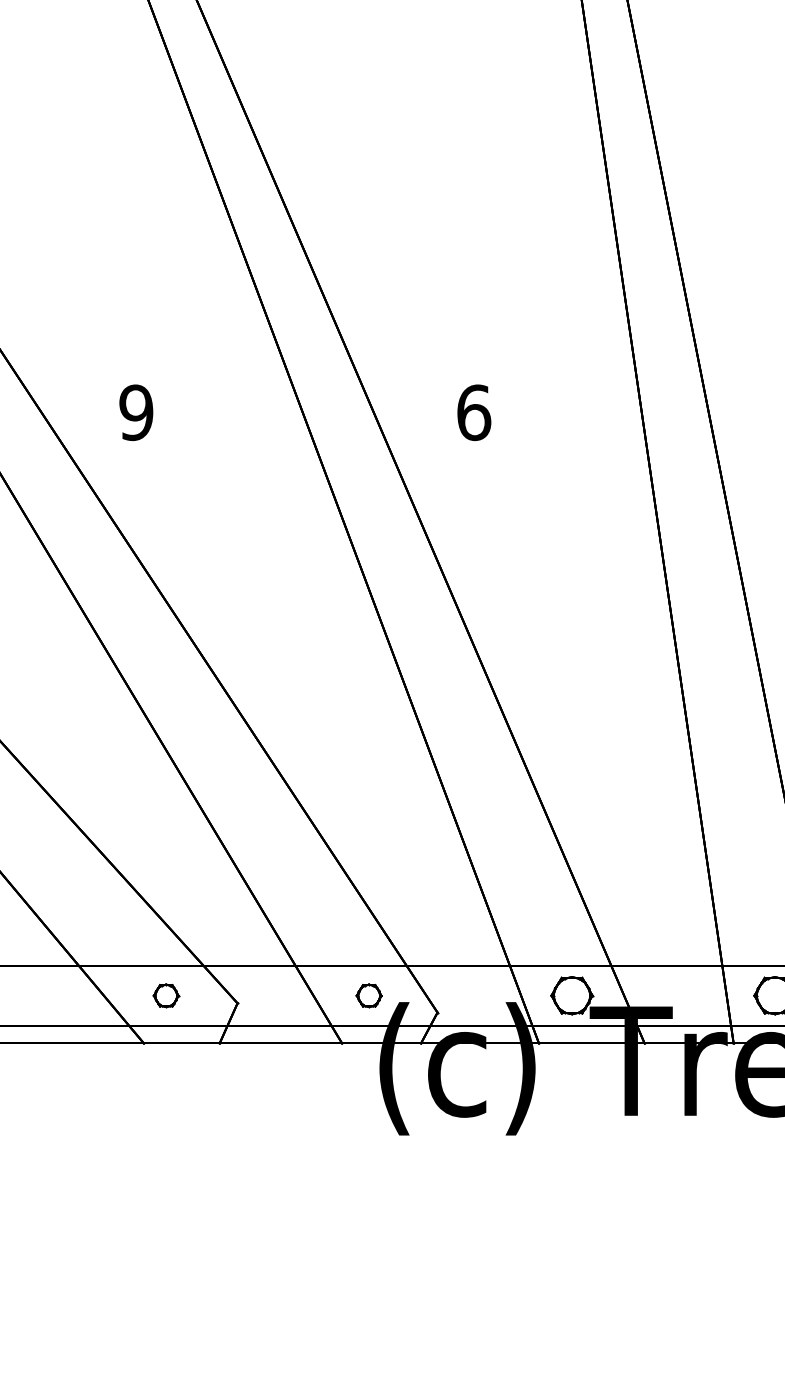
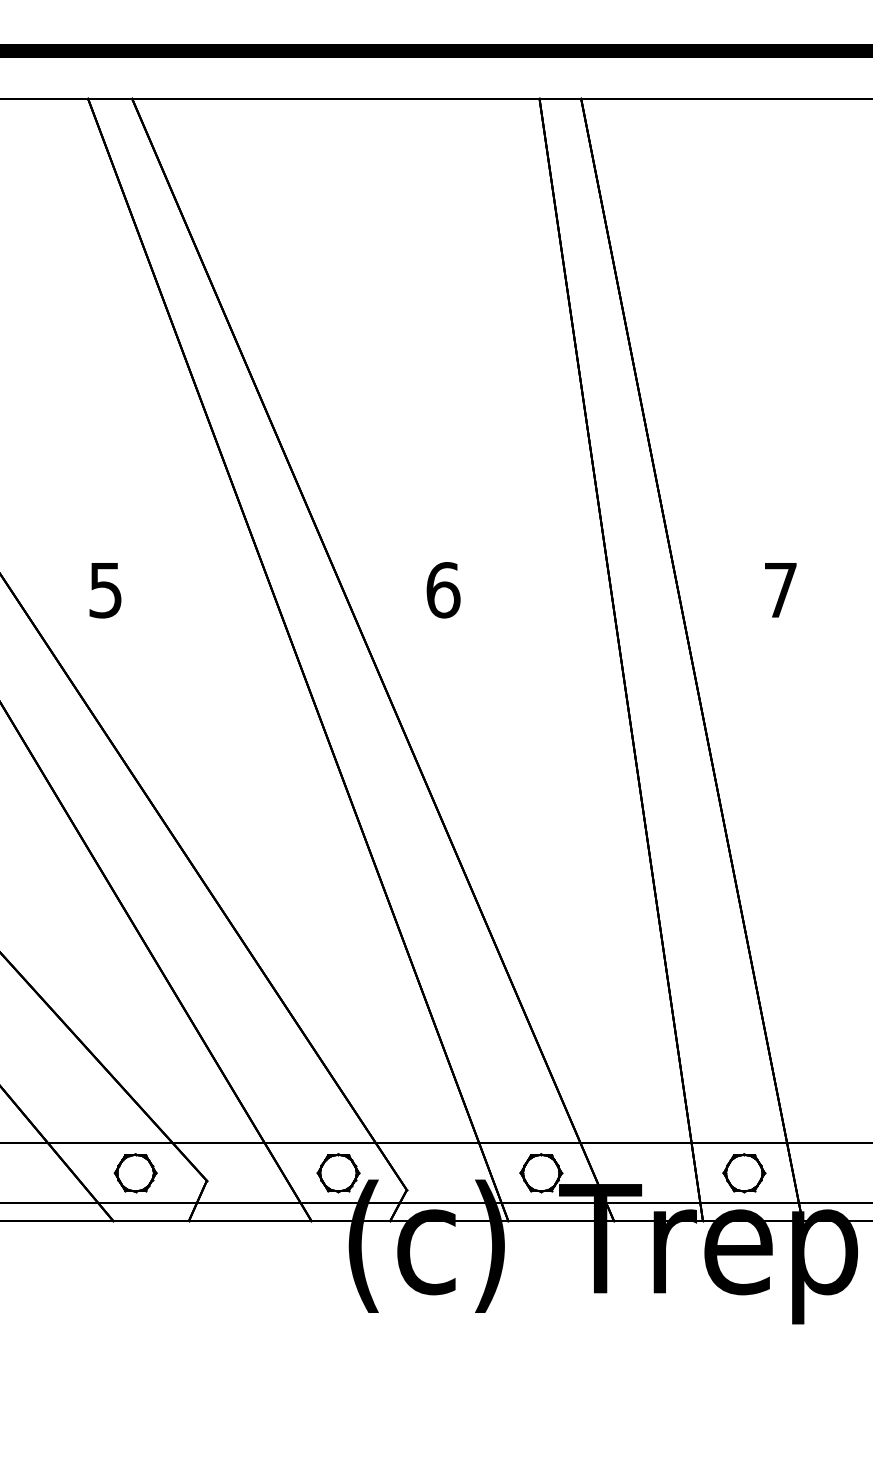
text: (136, 413) -> (105, 590), 9 -> 5
part: (166, 996) -> (135, 1173), size x1.67
part: (369, 996) -> (338, 1173), size x1.67

